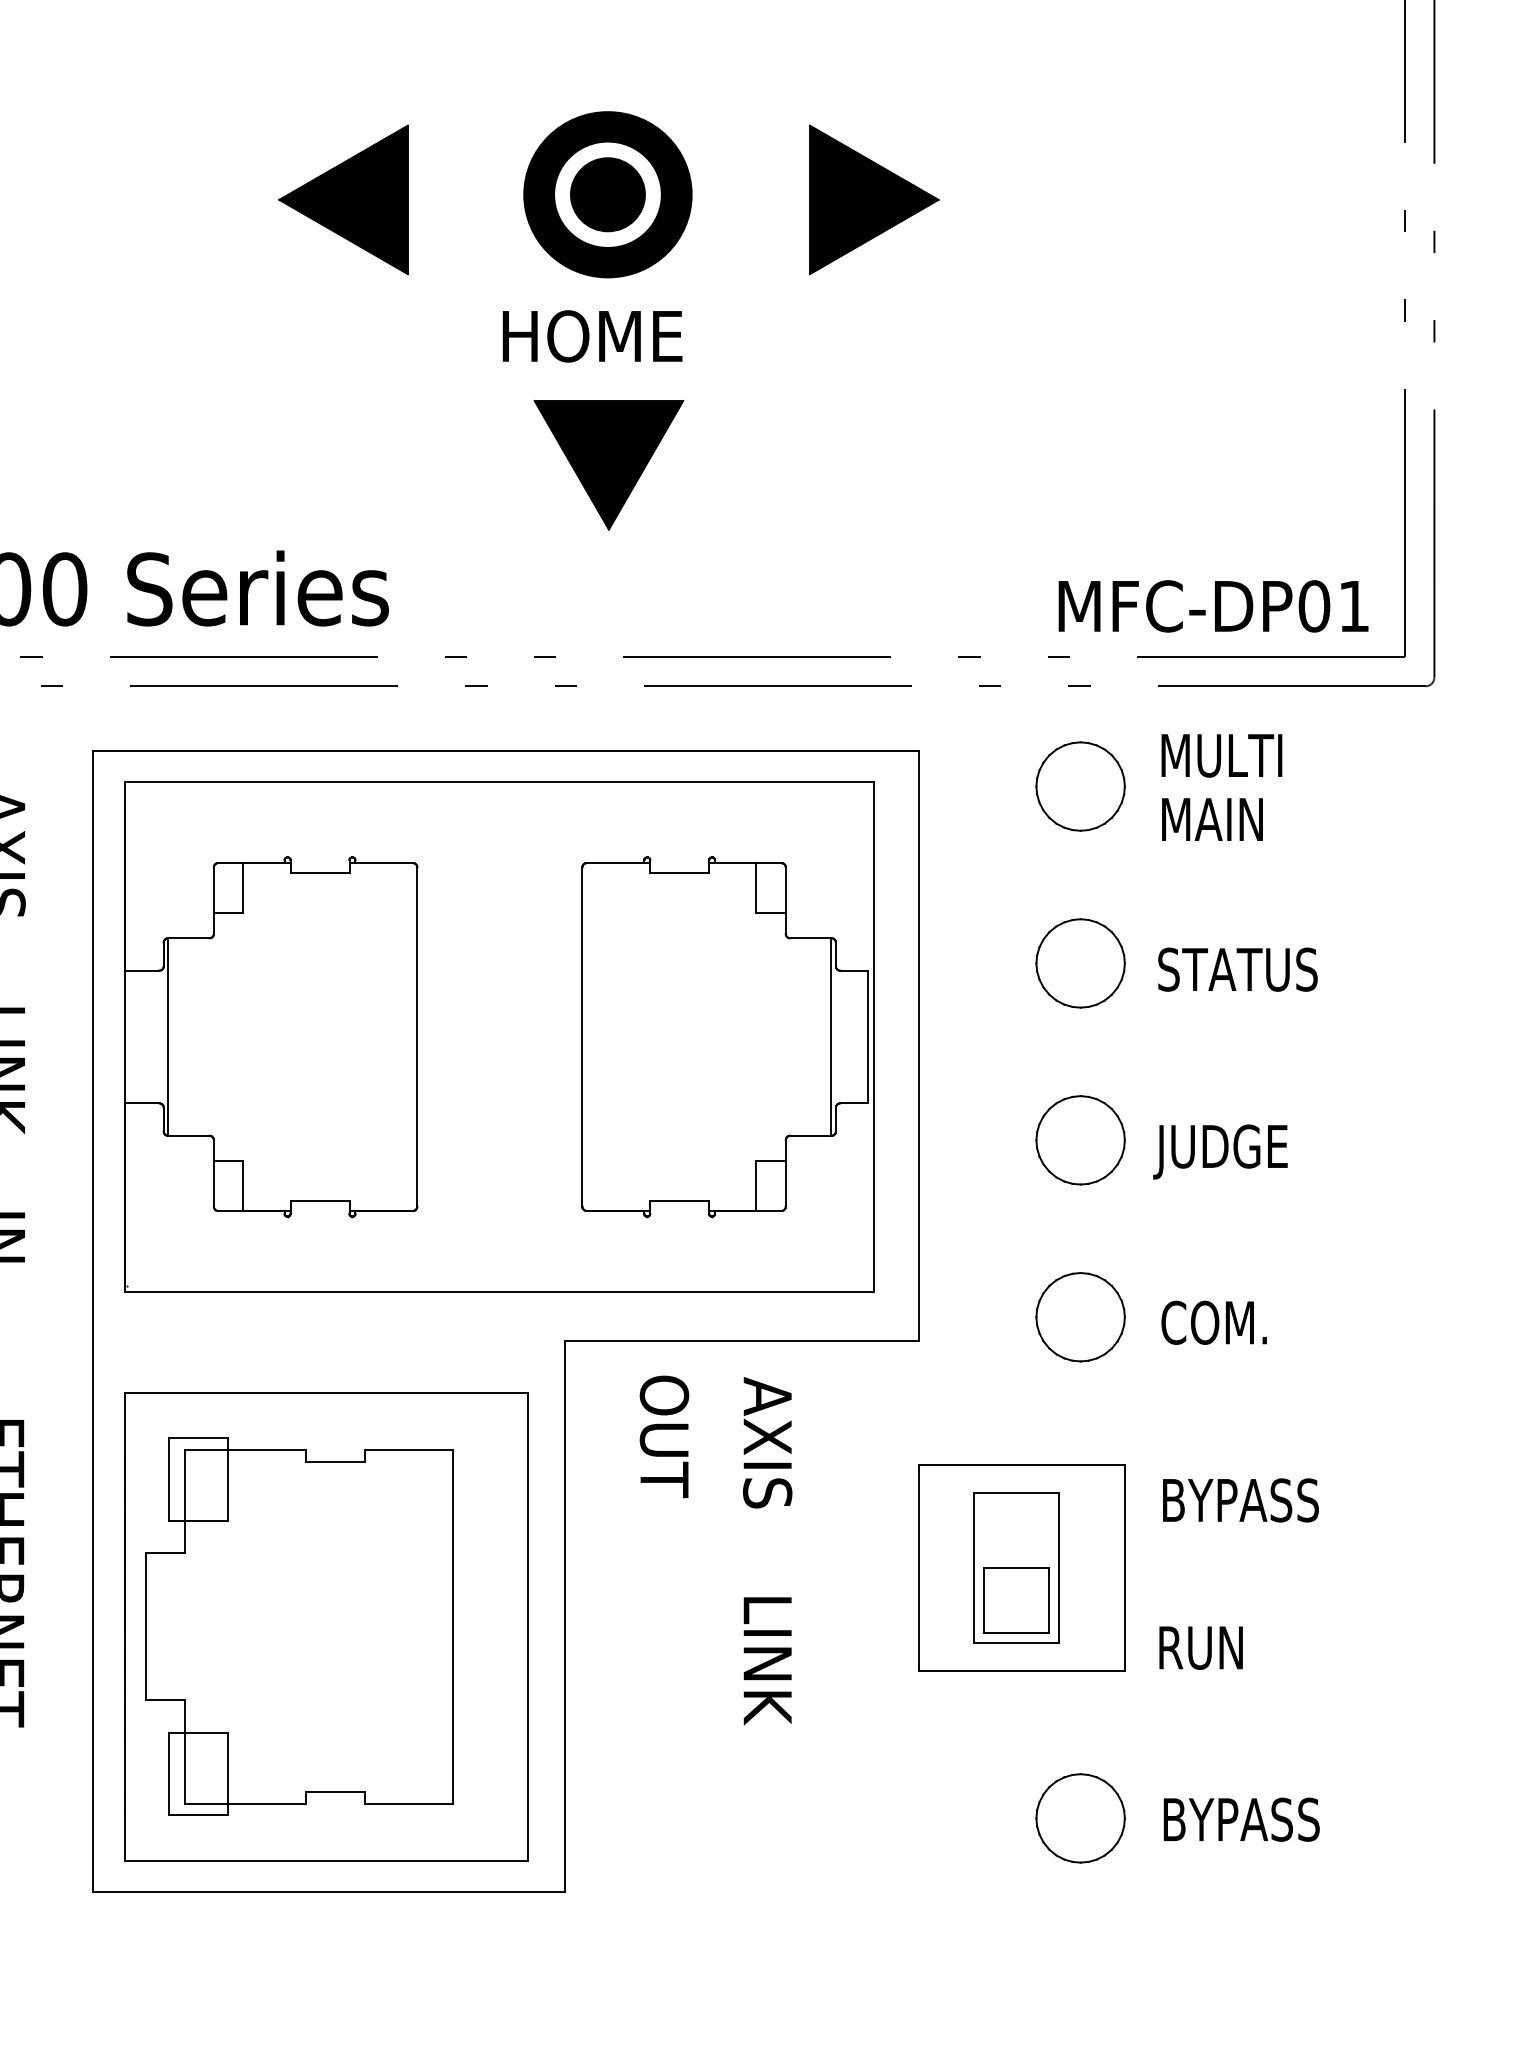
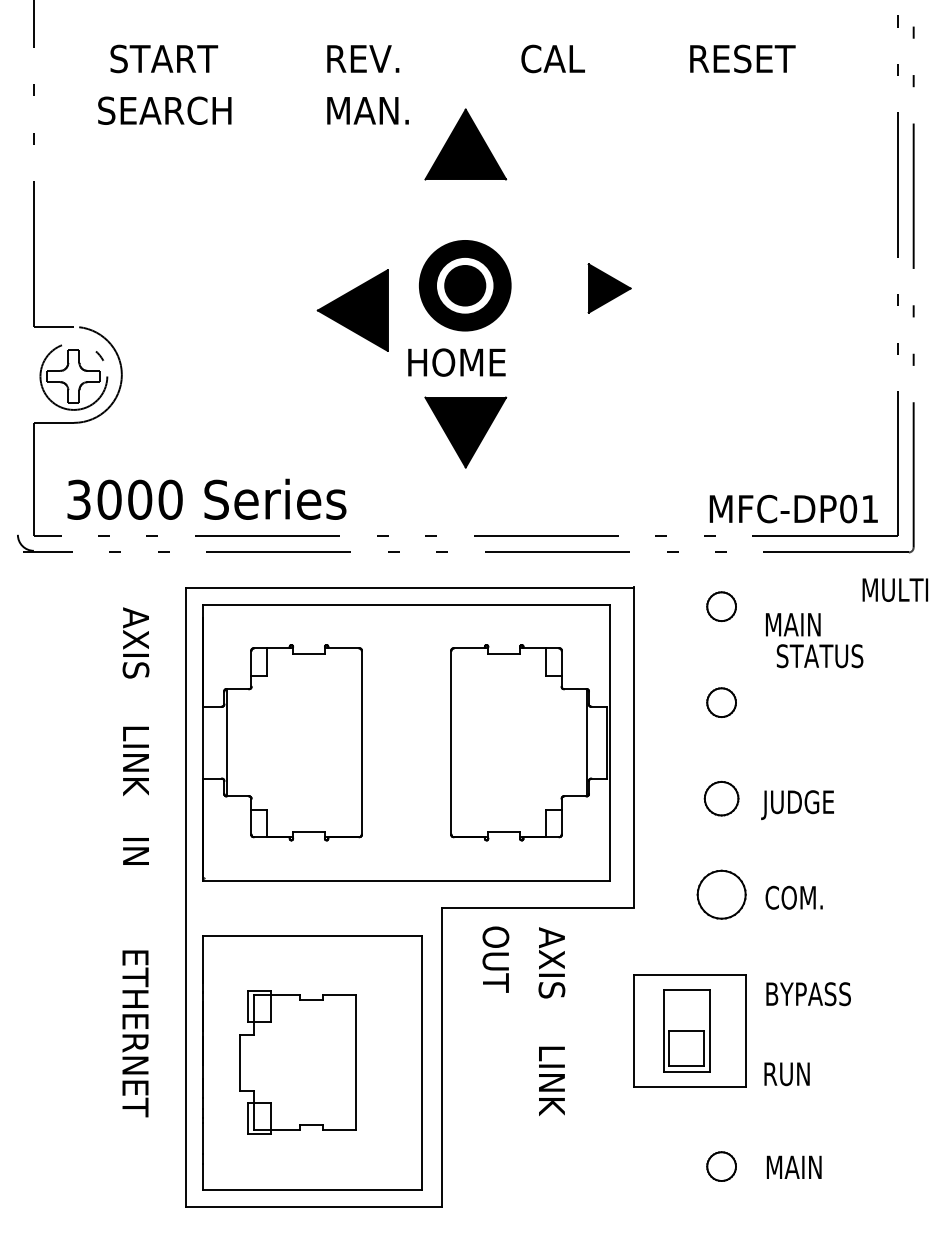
part: (343, 199) -> (352, 310), moved
part: (873, 199) -> (609, 288), size x0.6
text: (1222, 754) -> (895, 589), moved
part: (1080, 785) -> (721, 606), size x0.6
part: (1080, 962) -> (721, 702), size x0.6
text: (1236, 970) -> (819, 656), moved
part: (1080, 1139) -> (721, 798), size x0.7
part: (298, 1626) -> (297, 1062), size x0.7
part: (1080, 1818) -> (721, 1166), size x0.6
text: (1244, 1819) -> (810, 1167), BYPASS -> MAIN

